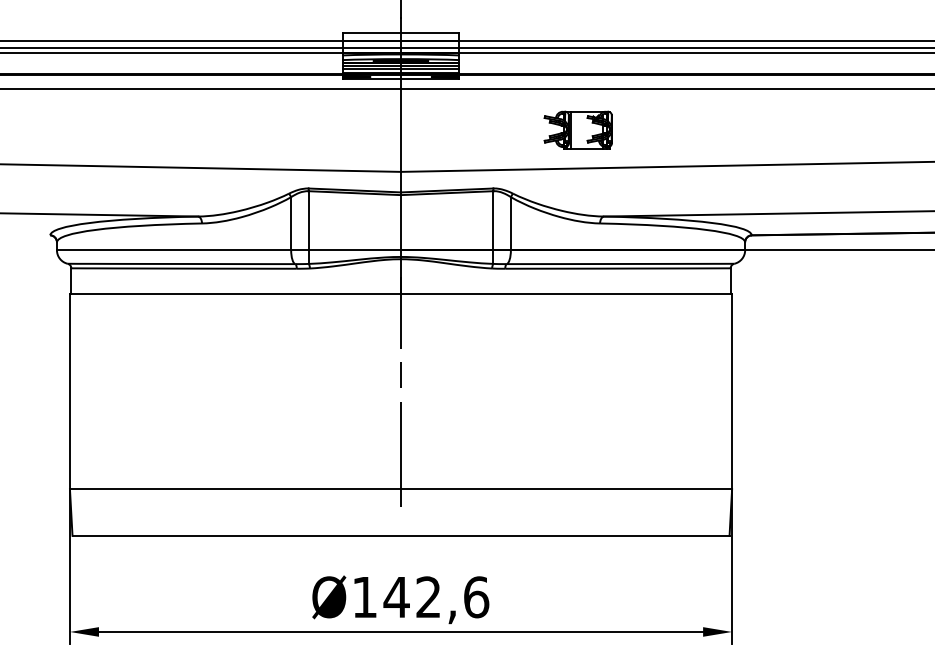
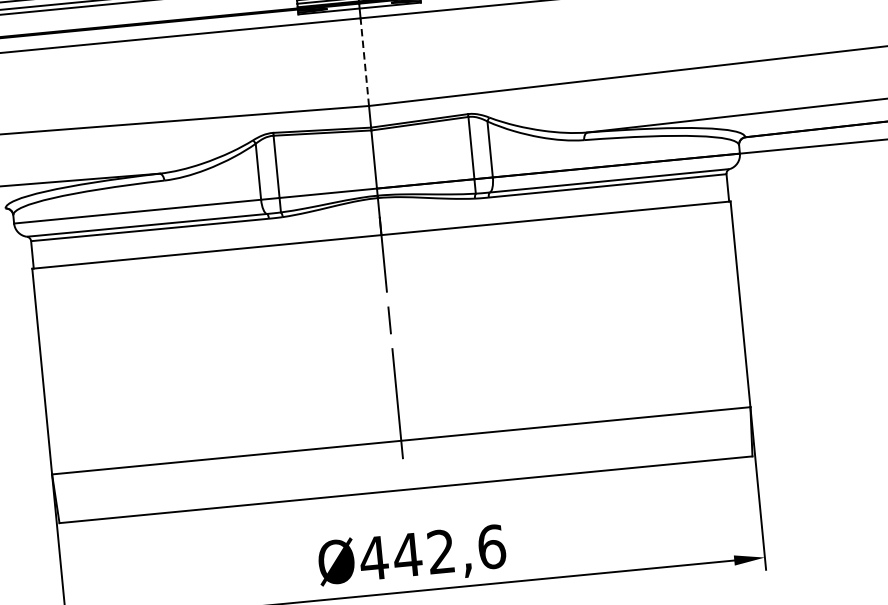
part: (577, 129) -> (550, 43), removed
line: (401, 130) -> (365, 62), solid -> dashed
text: (364, 597) -> (373, 558), Ø142,6 -> Ø442,6

